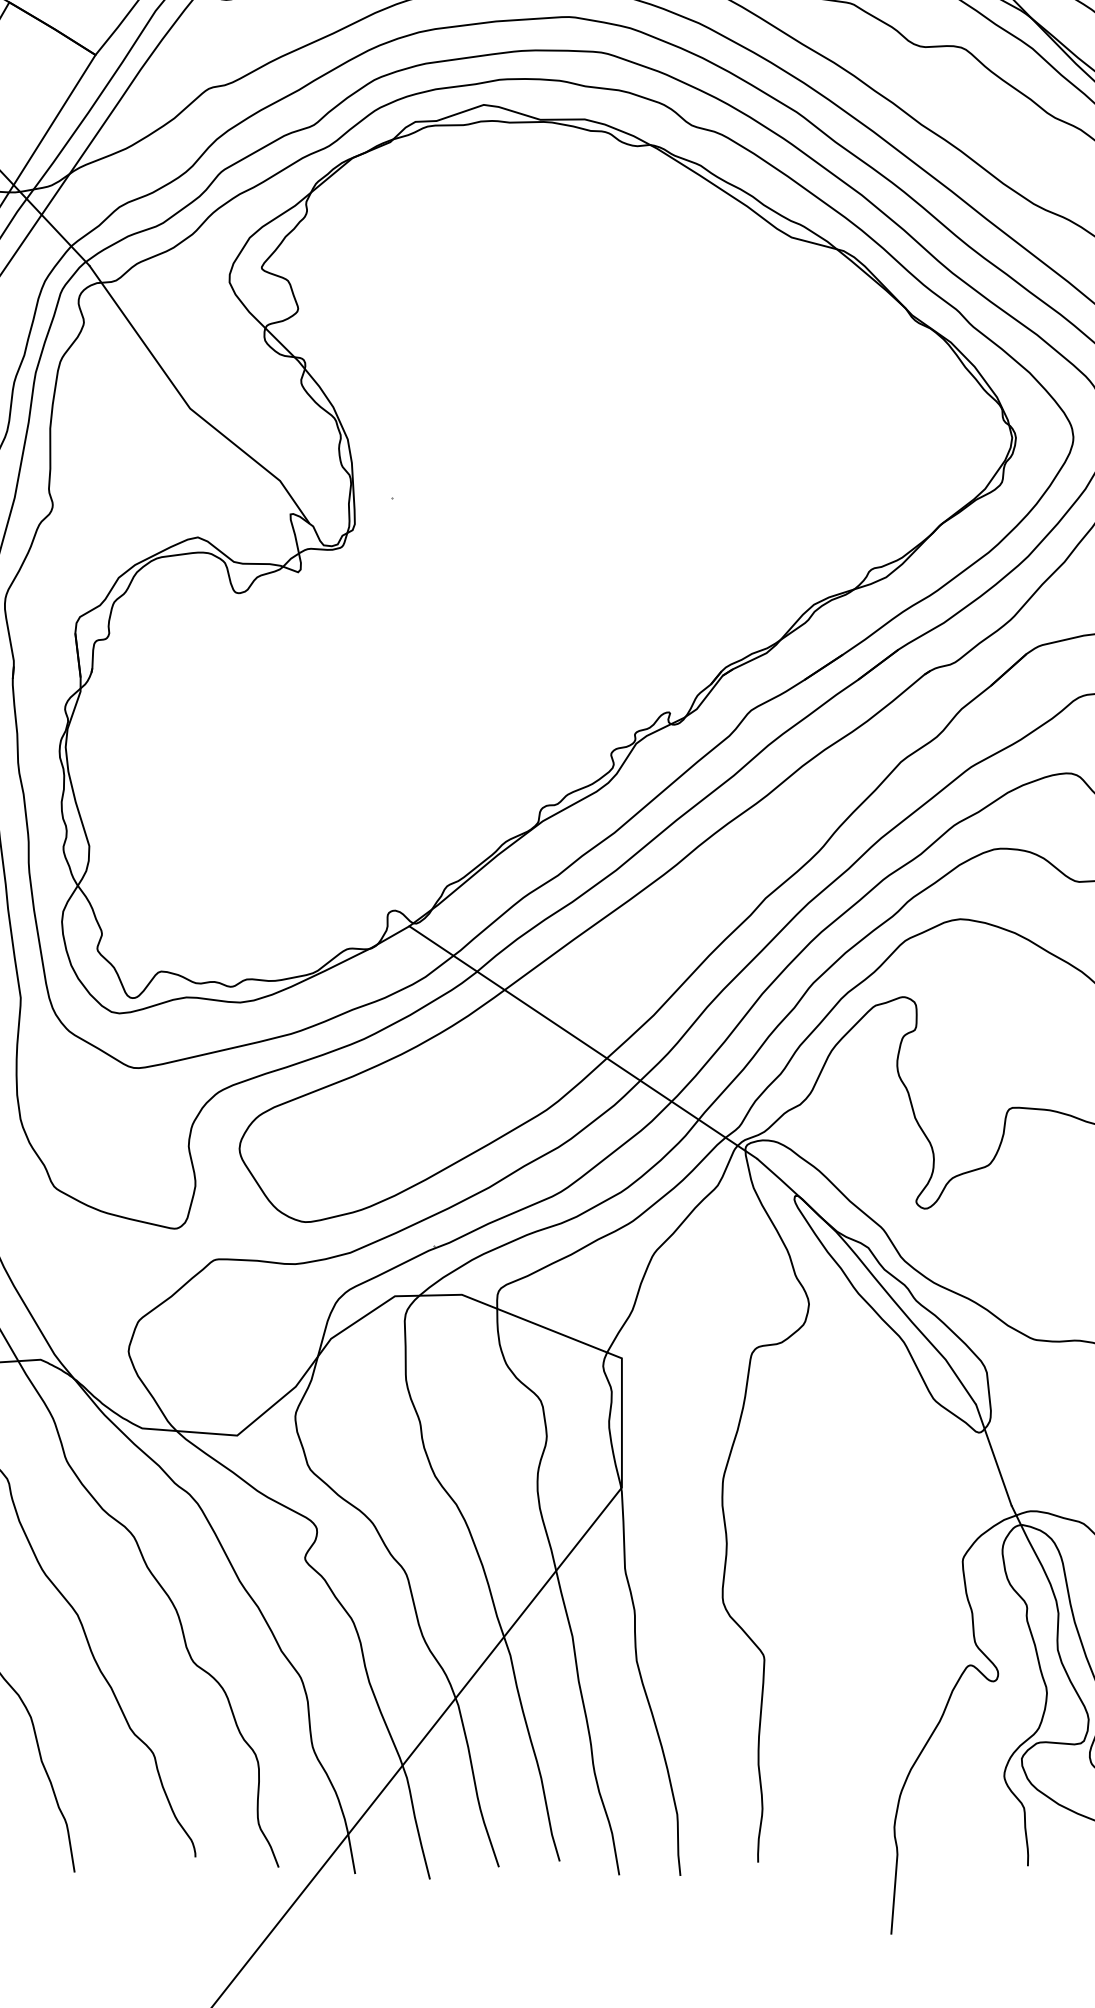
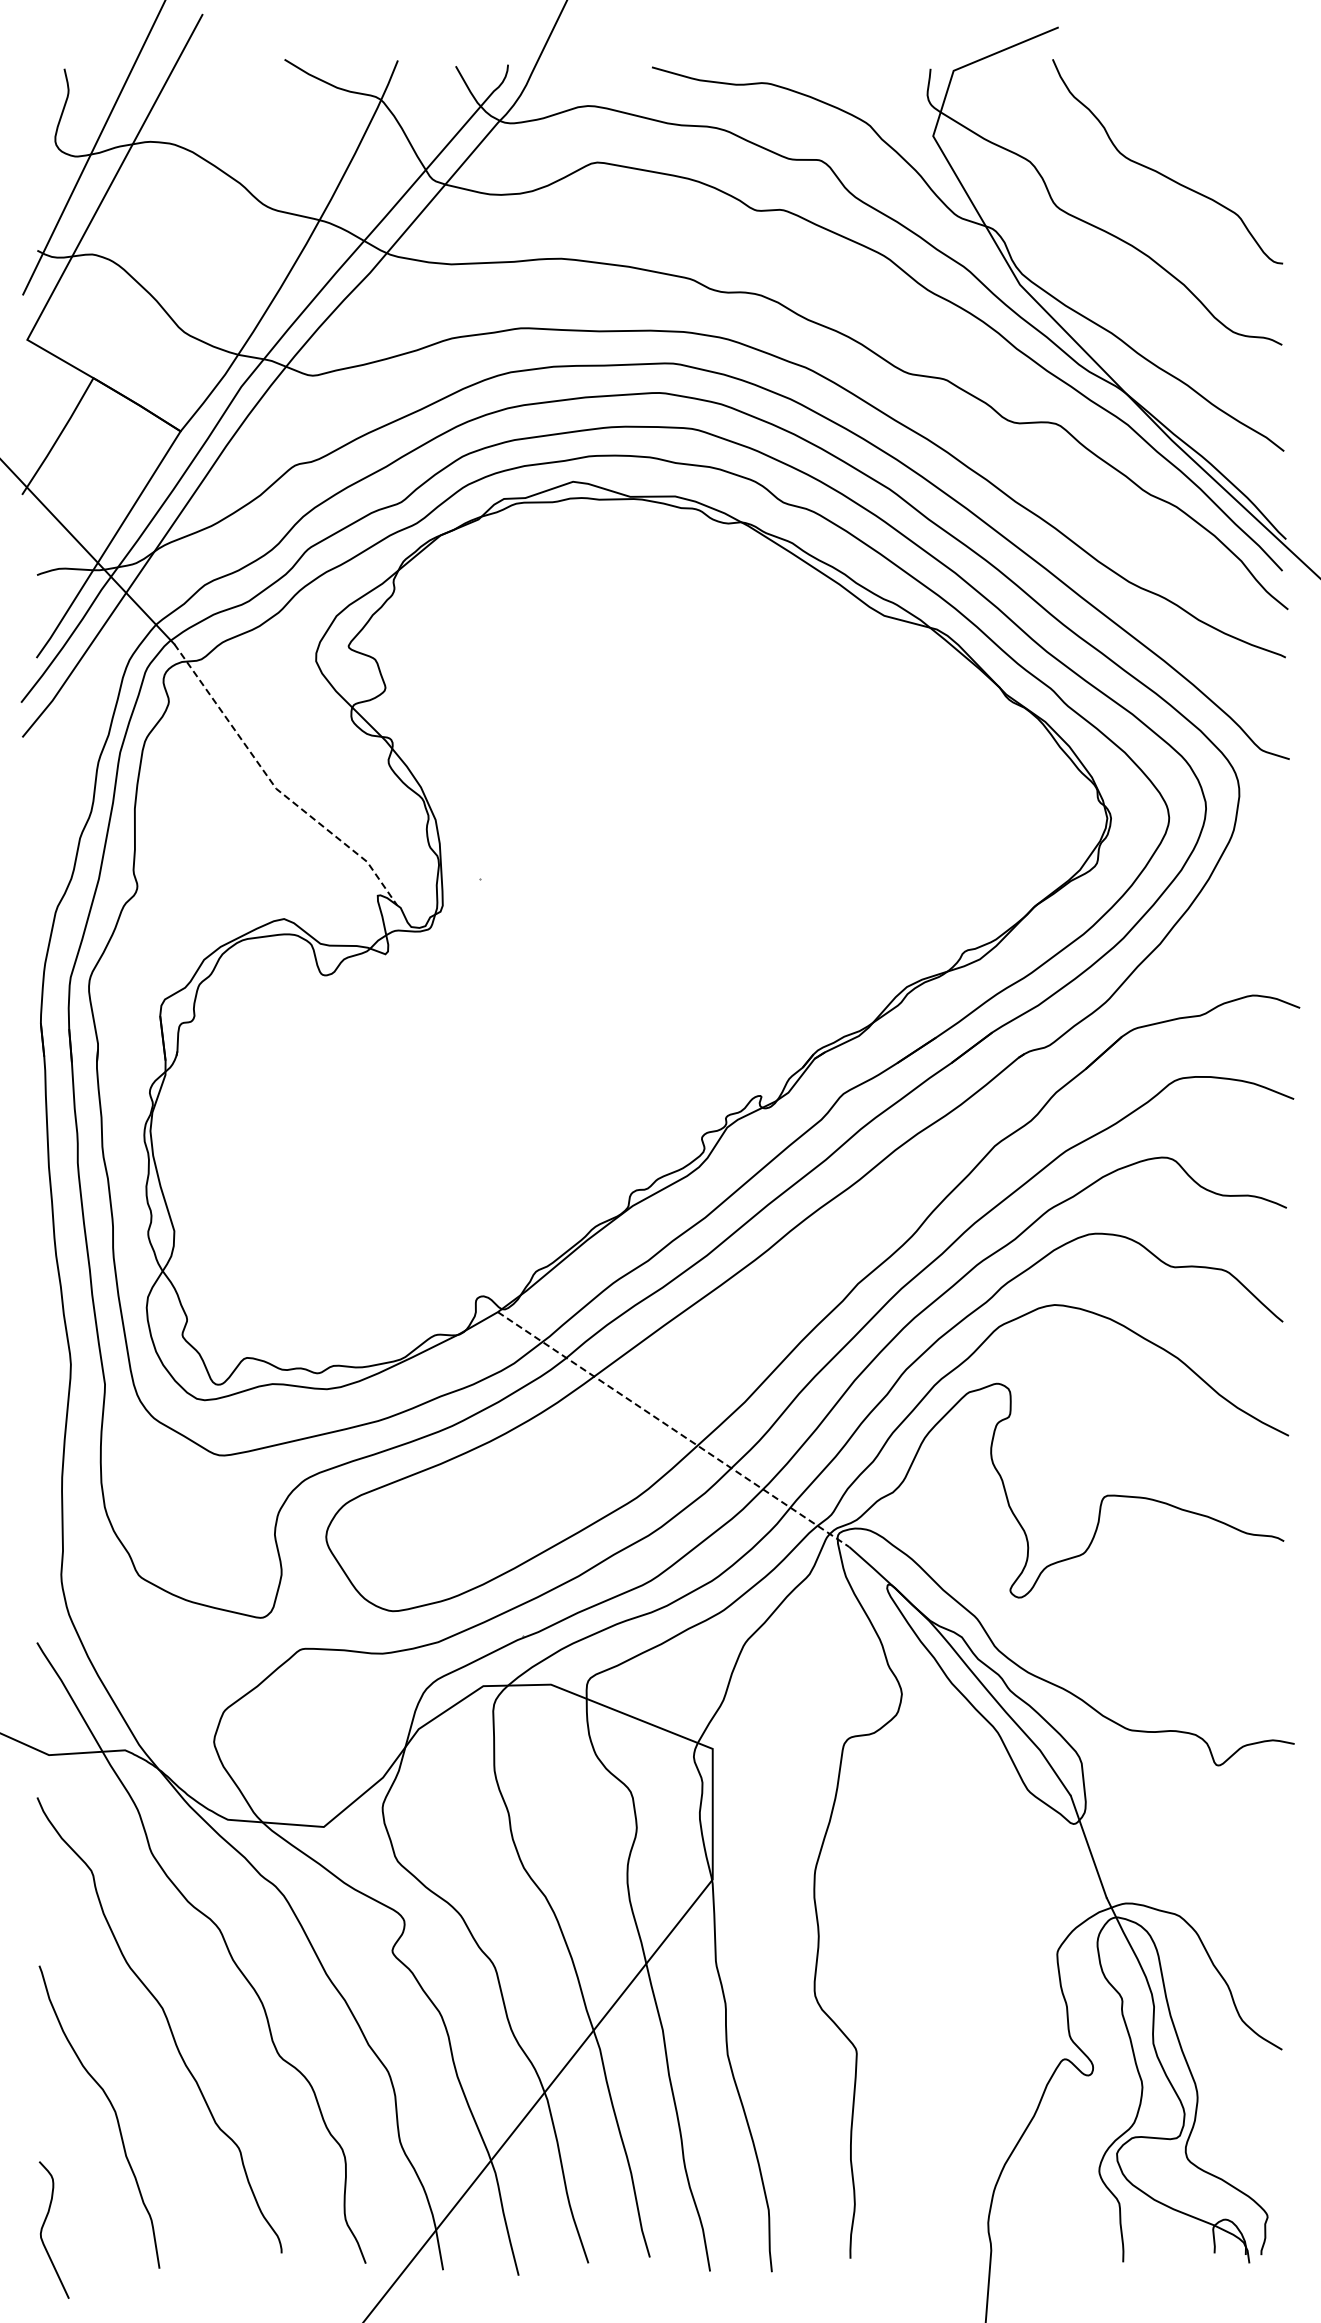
line: (189, 407) -> (275, 787), solid -> dashed
line: (584, 1042) -> (674, 1429), solid -> dashed

